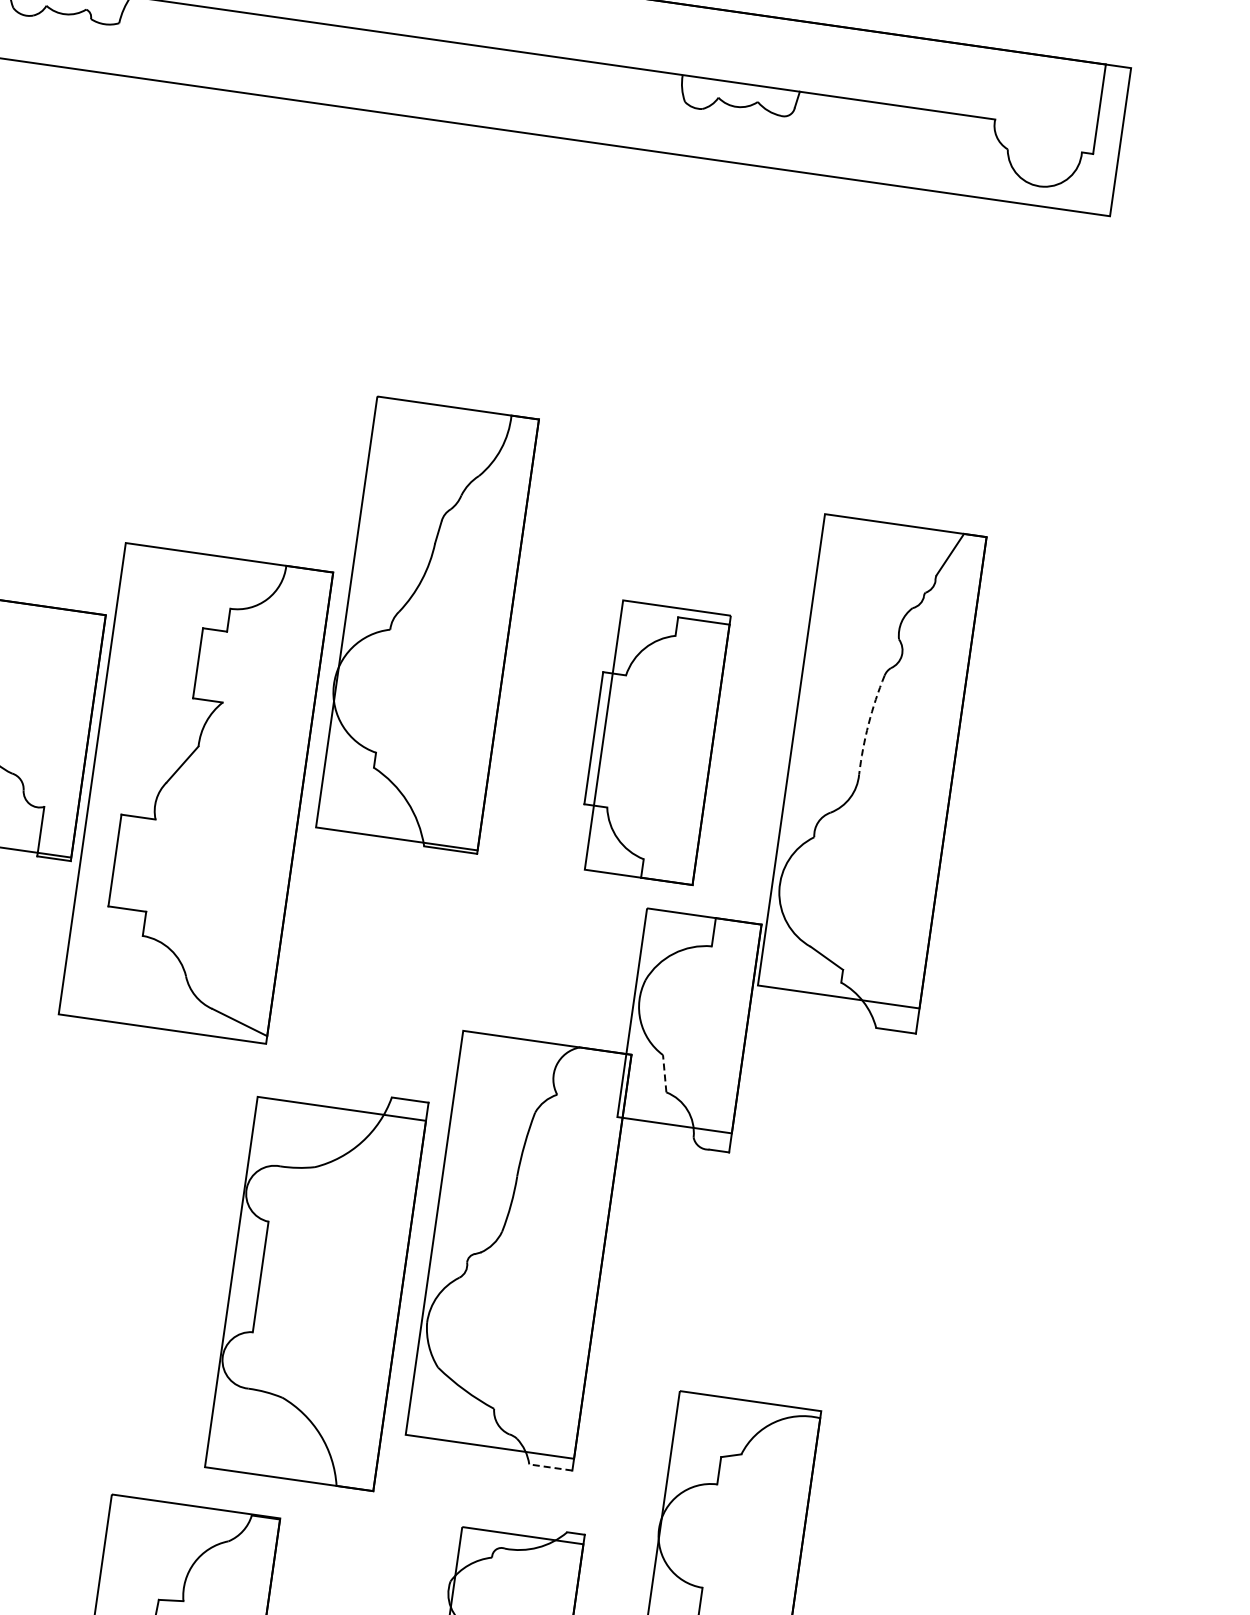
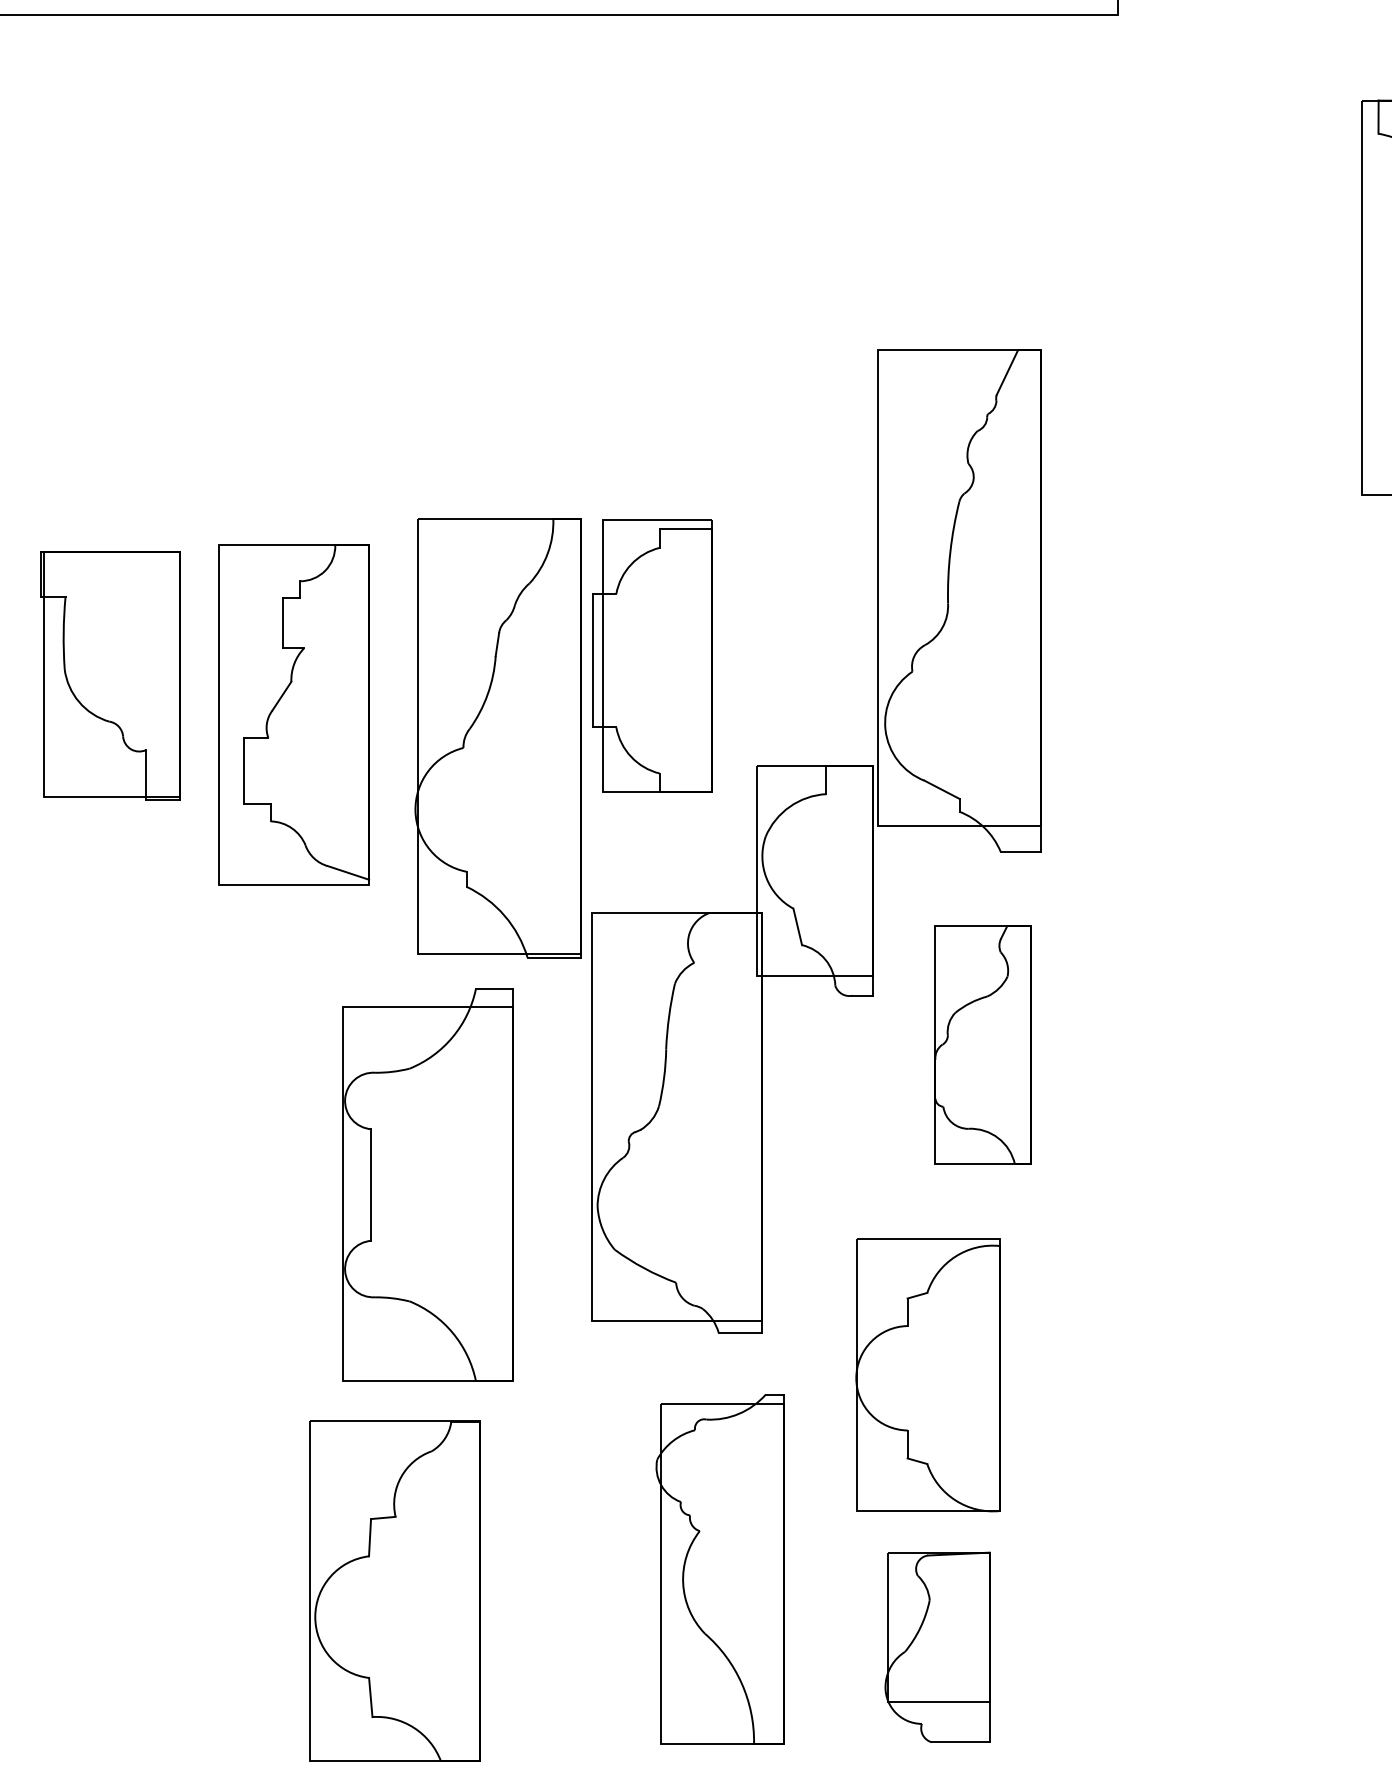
part: (425, 625) -> (497, 738), moved
arc: (868, 724) -> (950, 552), dashed -> solid
part: (653, 741) -> (652, 655), moved
part: (196, 792) -> (294, 714), size x0.71
line: (664, 1073) -> (797, 926), dashed -> solid
part: (831, 1216) -> (982, 1044), added
part: (316, 1284) -> (427, 1184), moved
line: (550, 1467) -> (740, 1332), dashed -> solid

